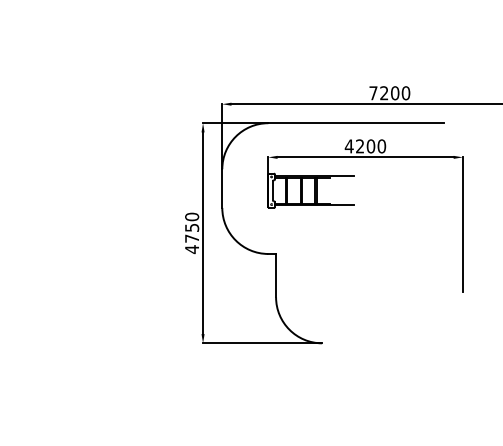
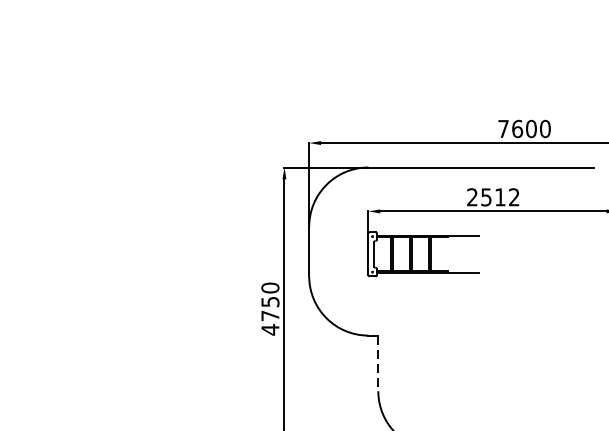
text: (384, 93) -> (517, 129), 7200 -> 7600
text: (365, 146) -> (493, 197), 4200 -> 2512
line: (276, 275) -> (378, 363), solid -> dashed

